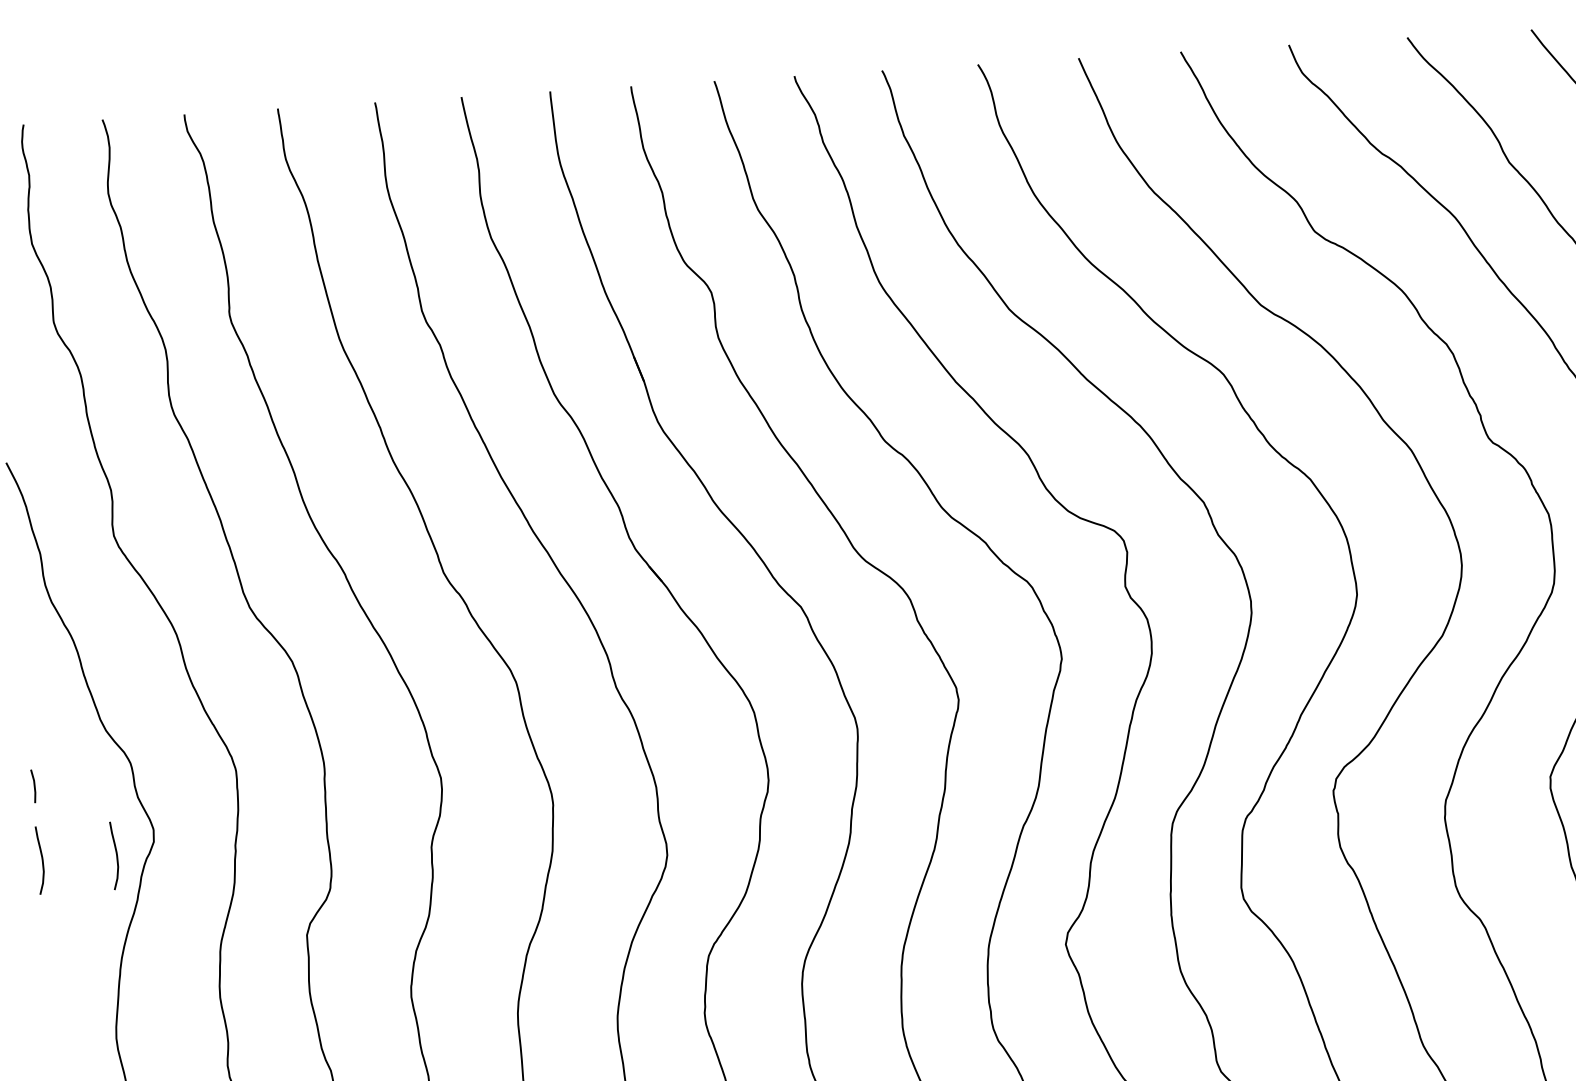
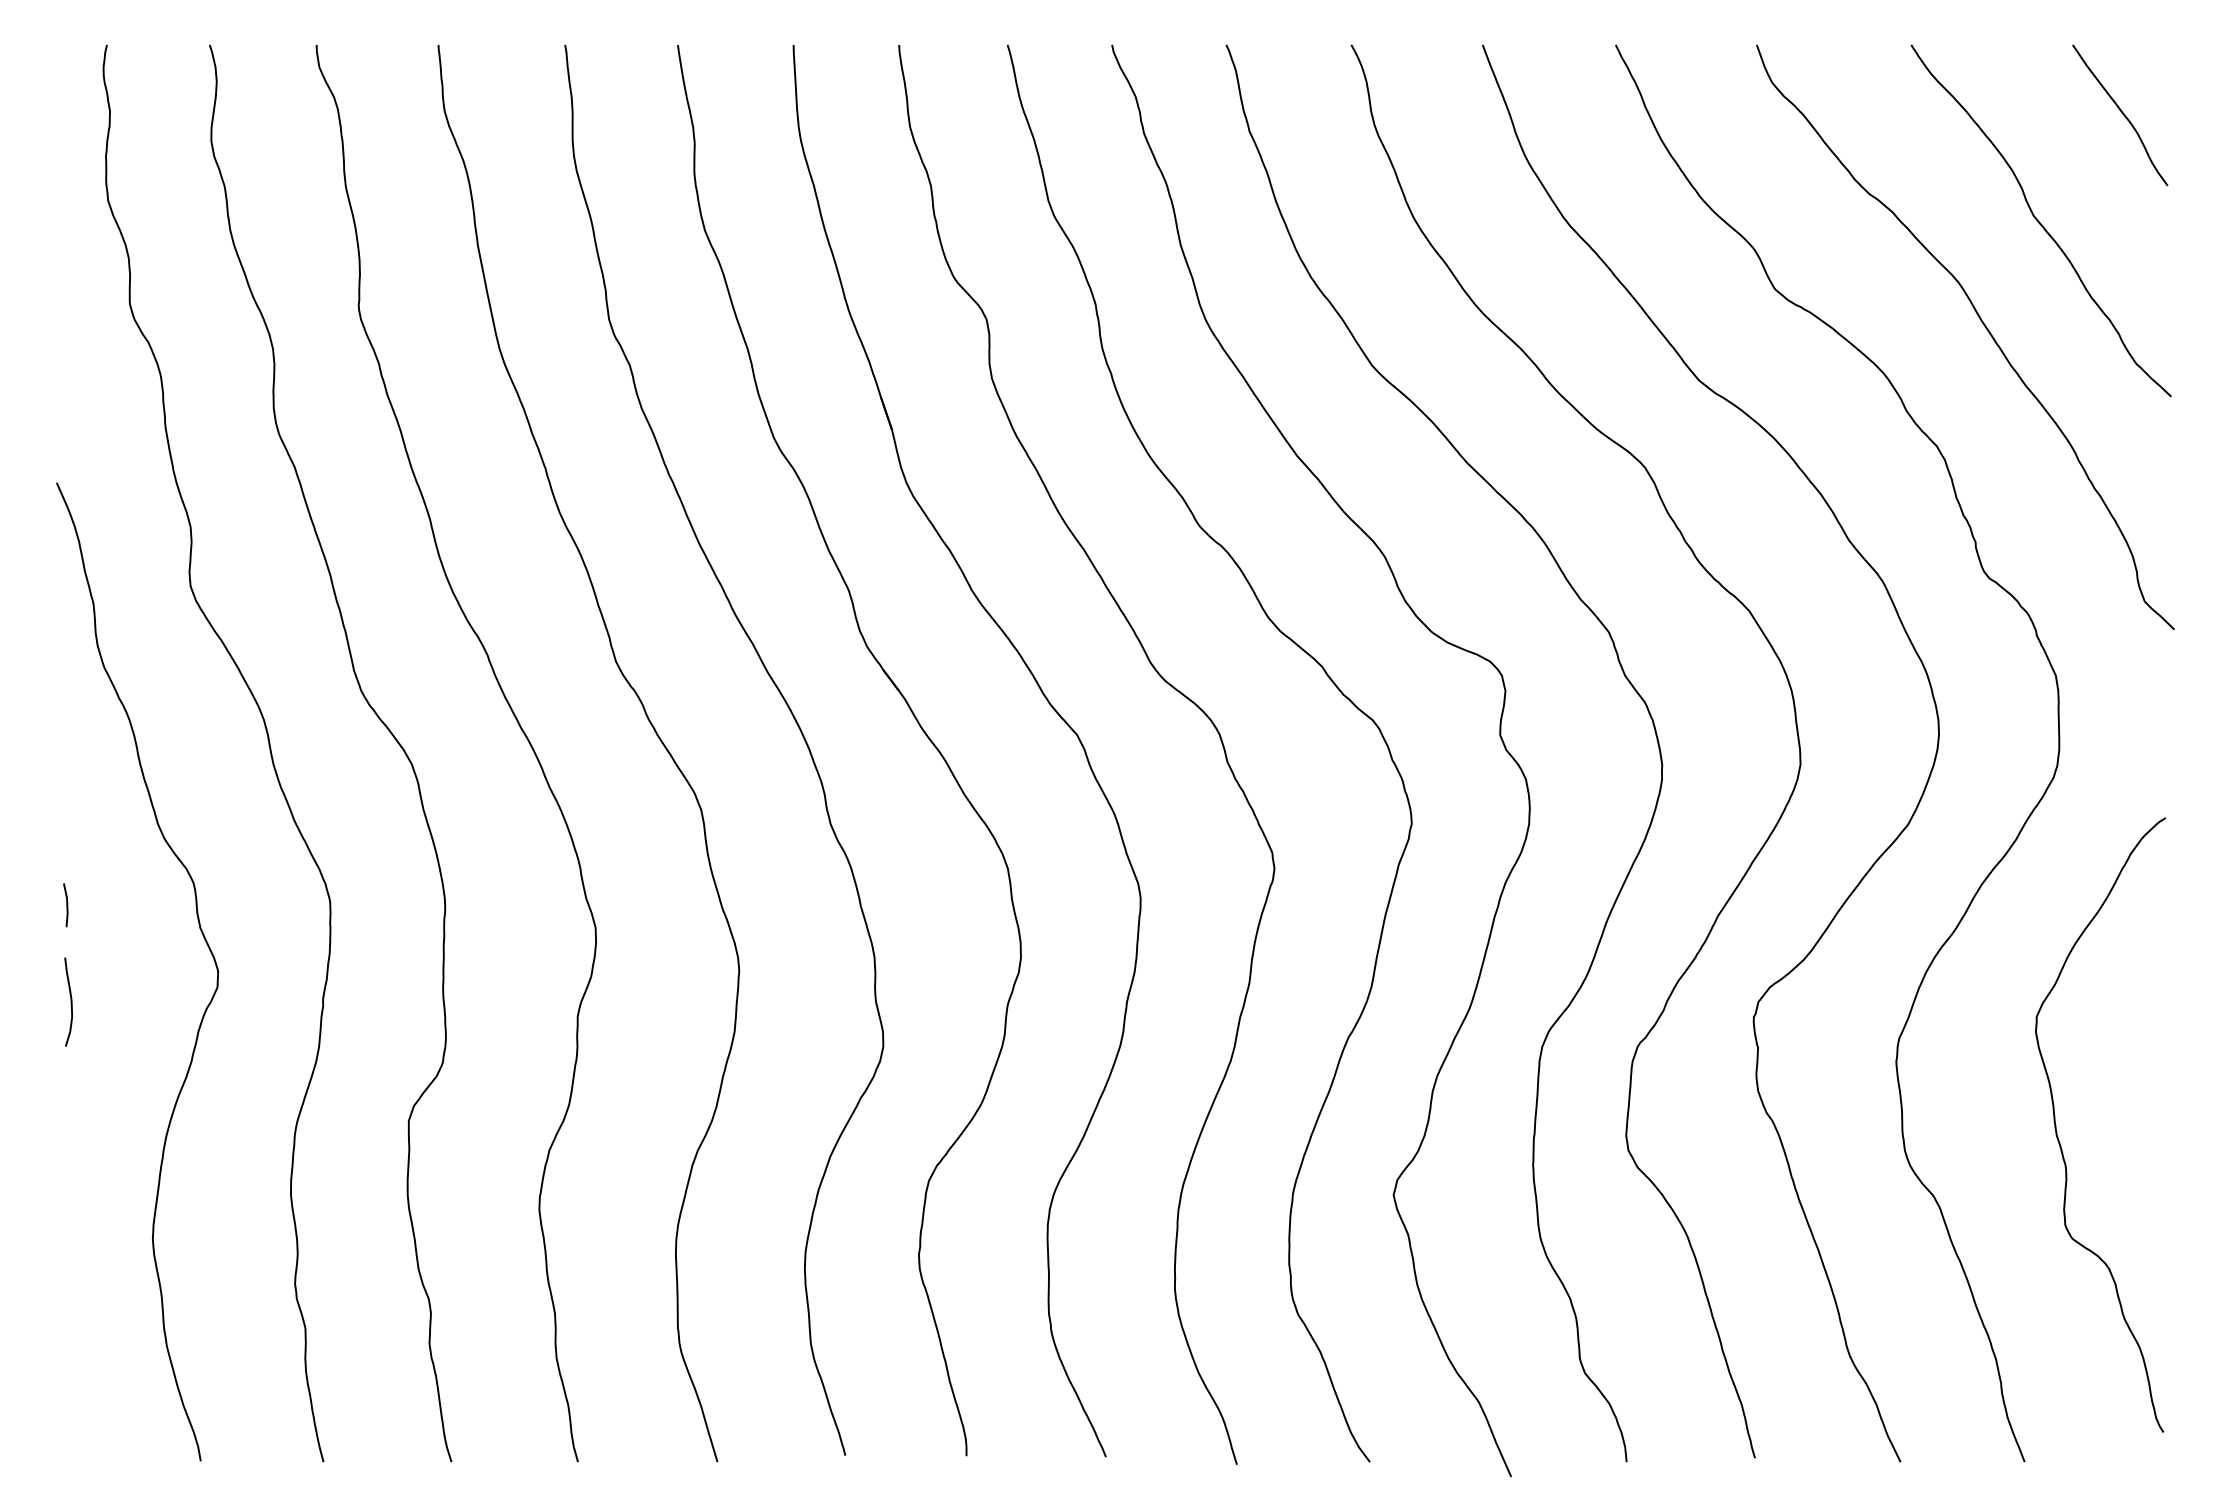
curve: (116, 855) -> (167, 1001), removed

